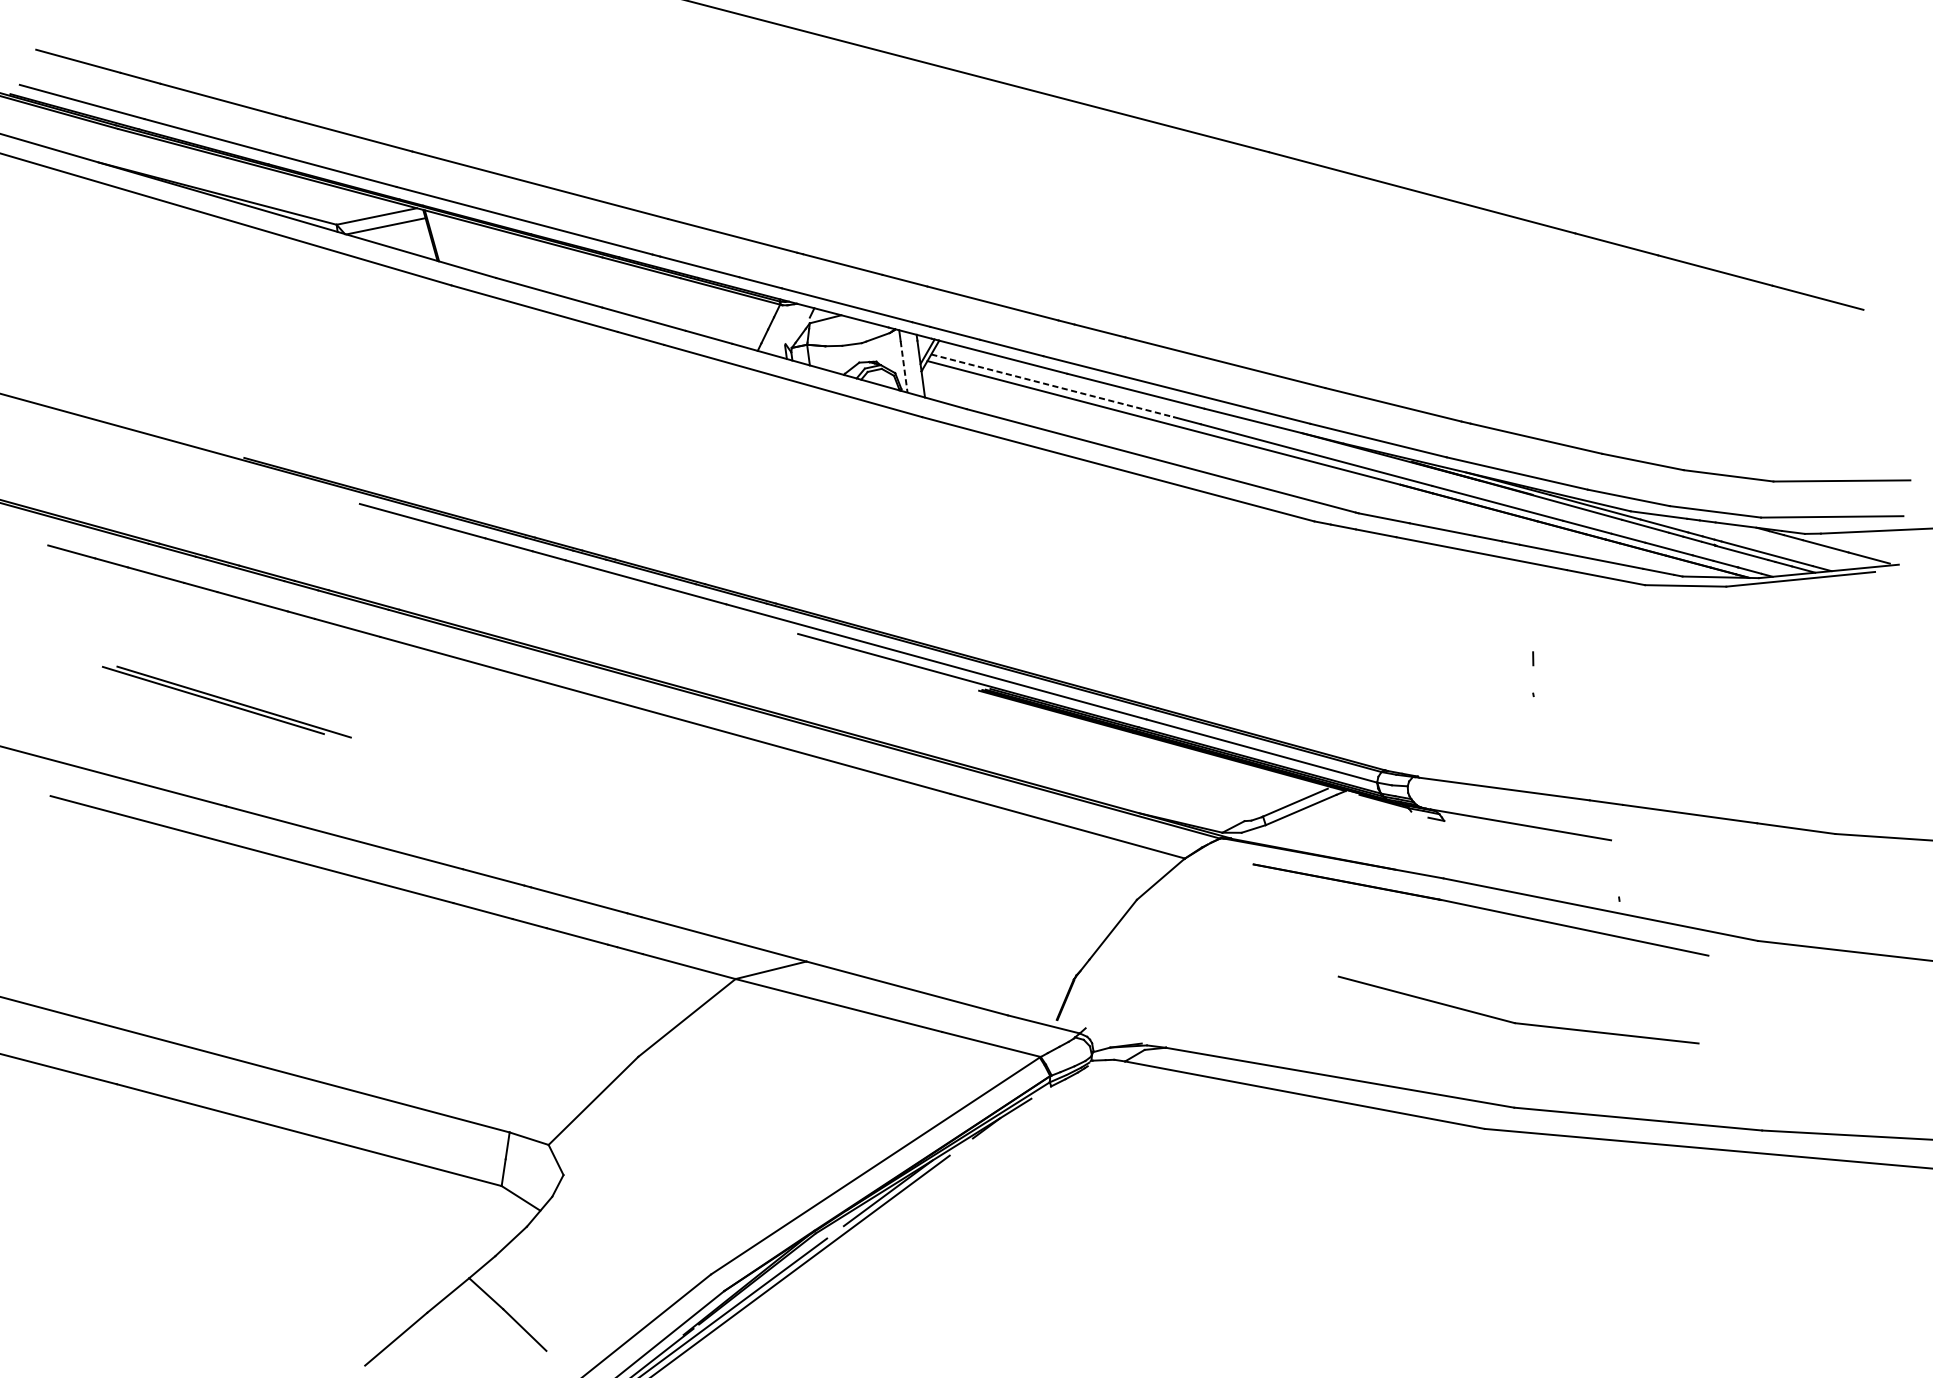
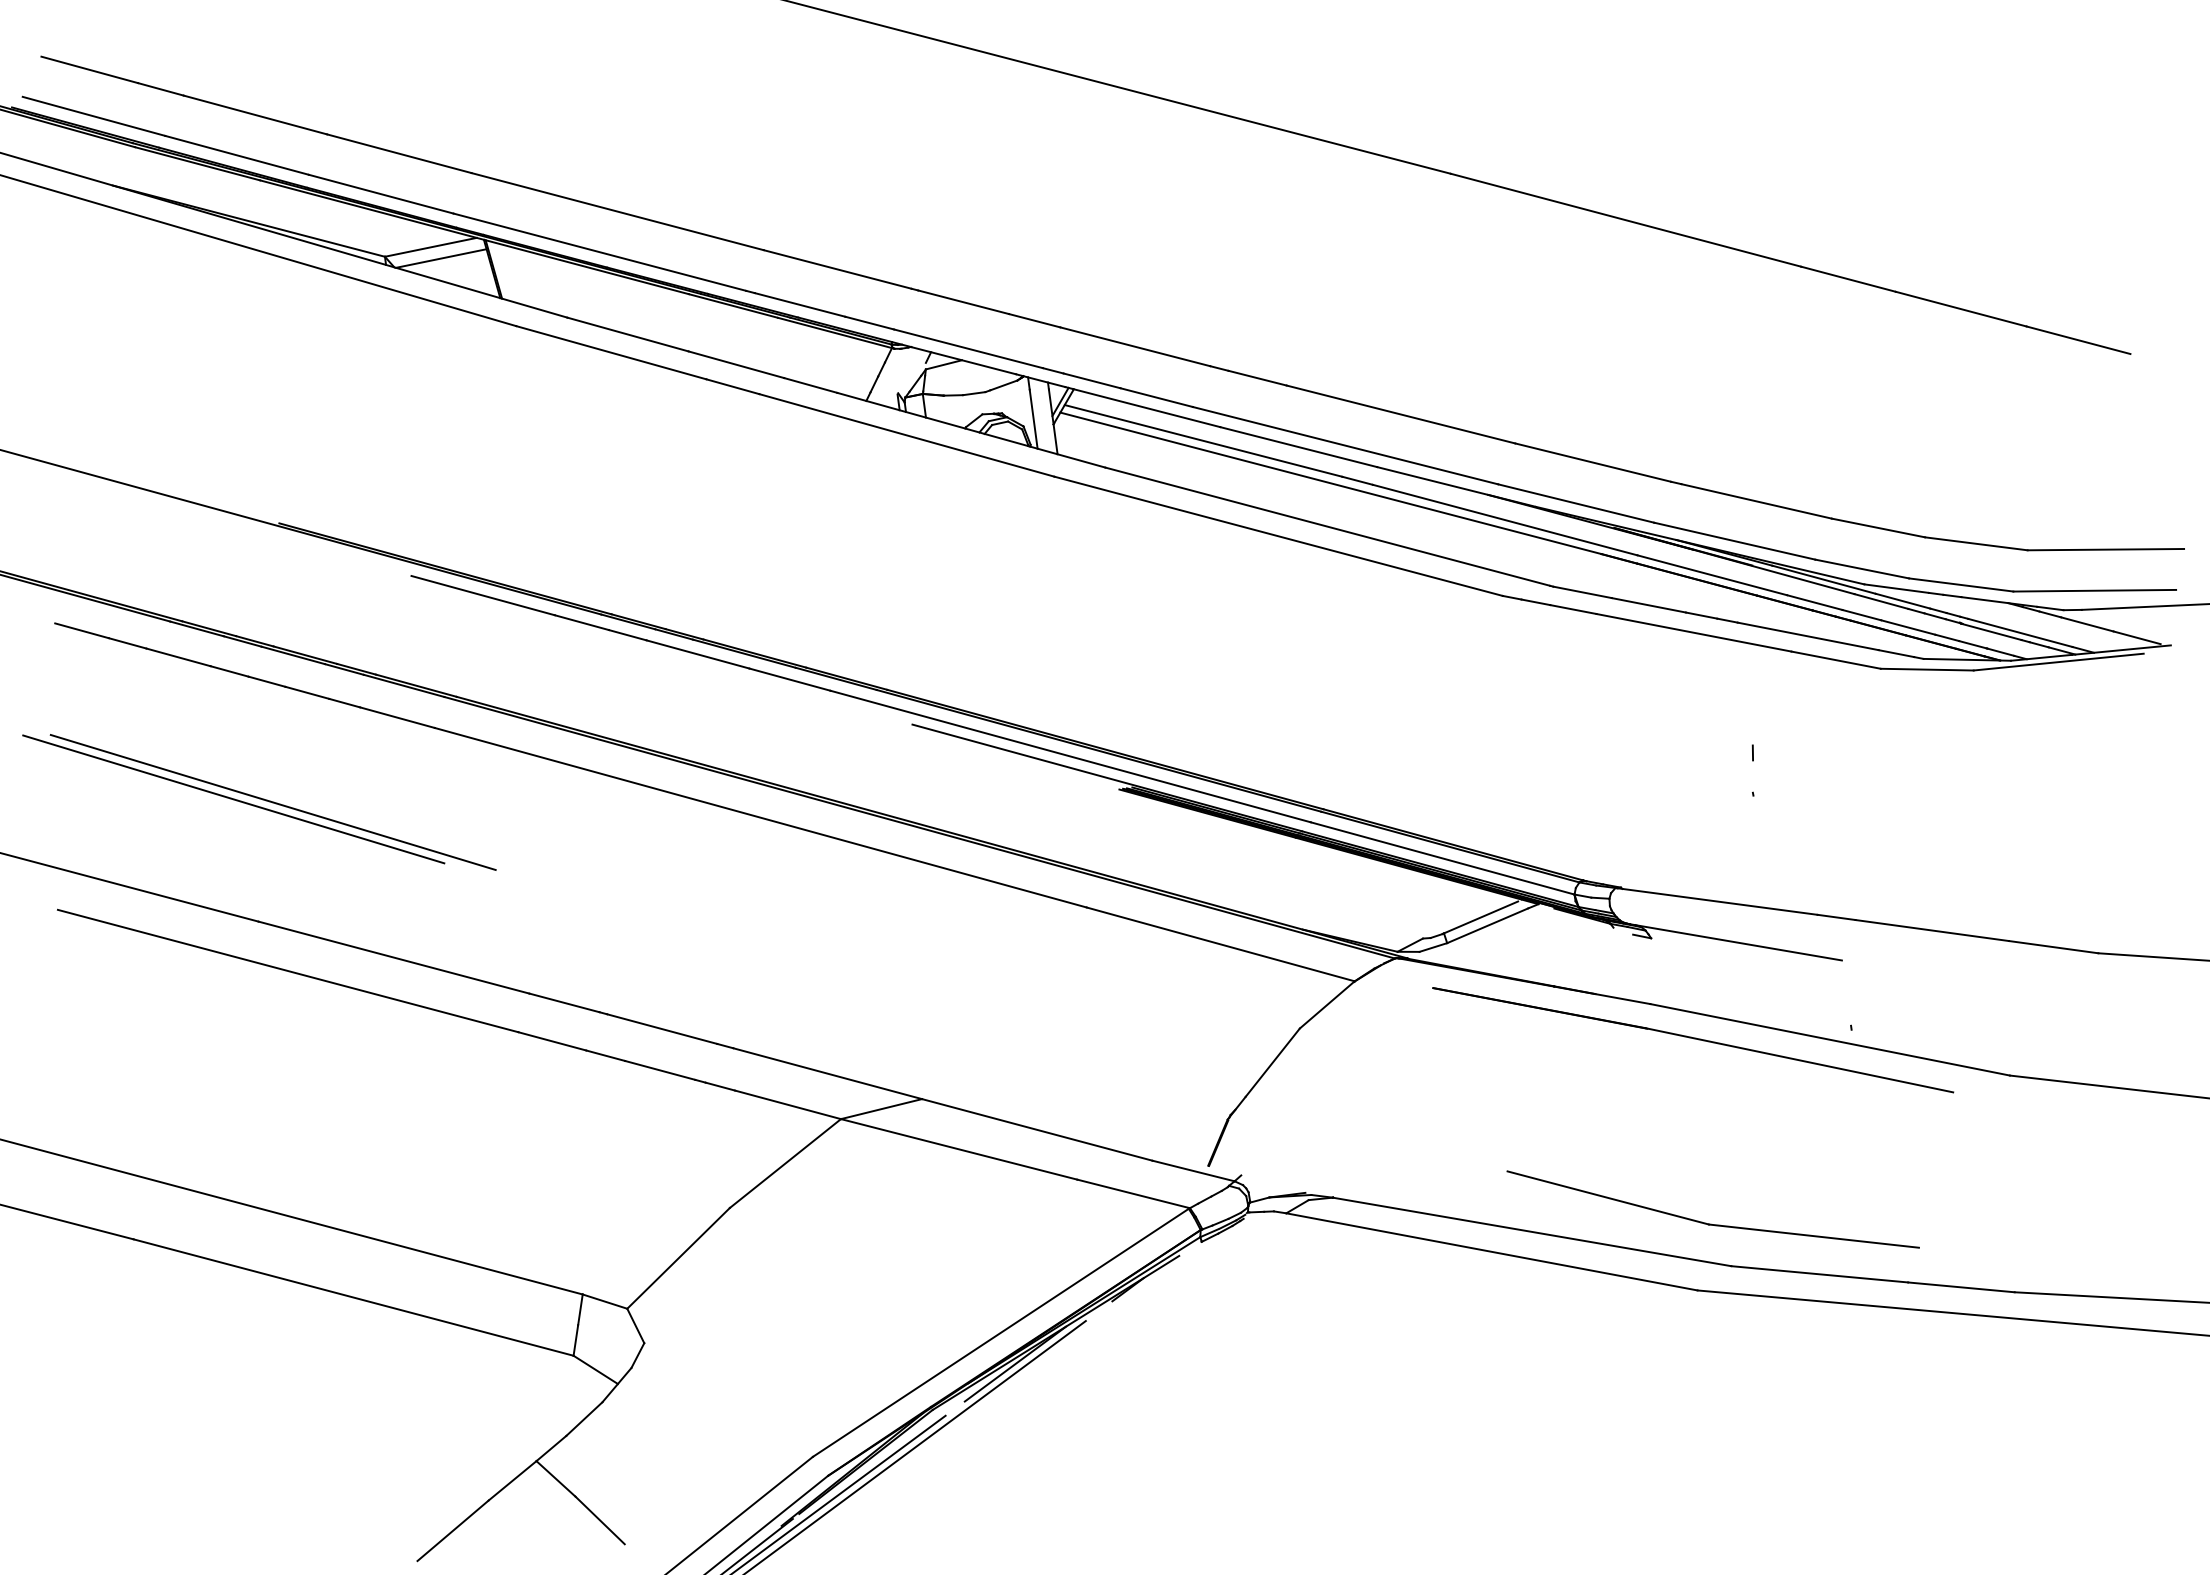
line: (903, 367) -> (1033, 419), dashed -> solid
line: (1053, 386) -> (1204, 441), dashed -> solid
part: (226, 702) -> (259, 802), size x1.67
part: (1517, 1022) -> (1711, 1223), moved

